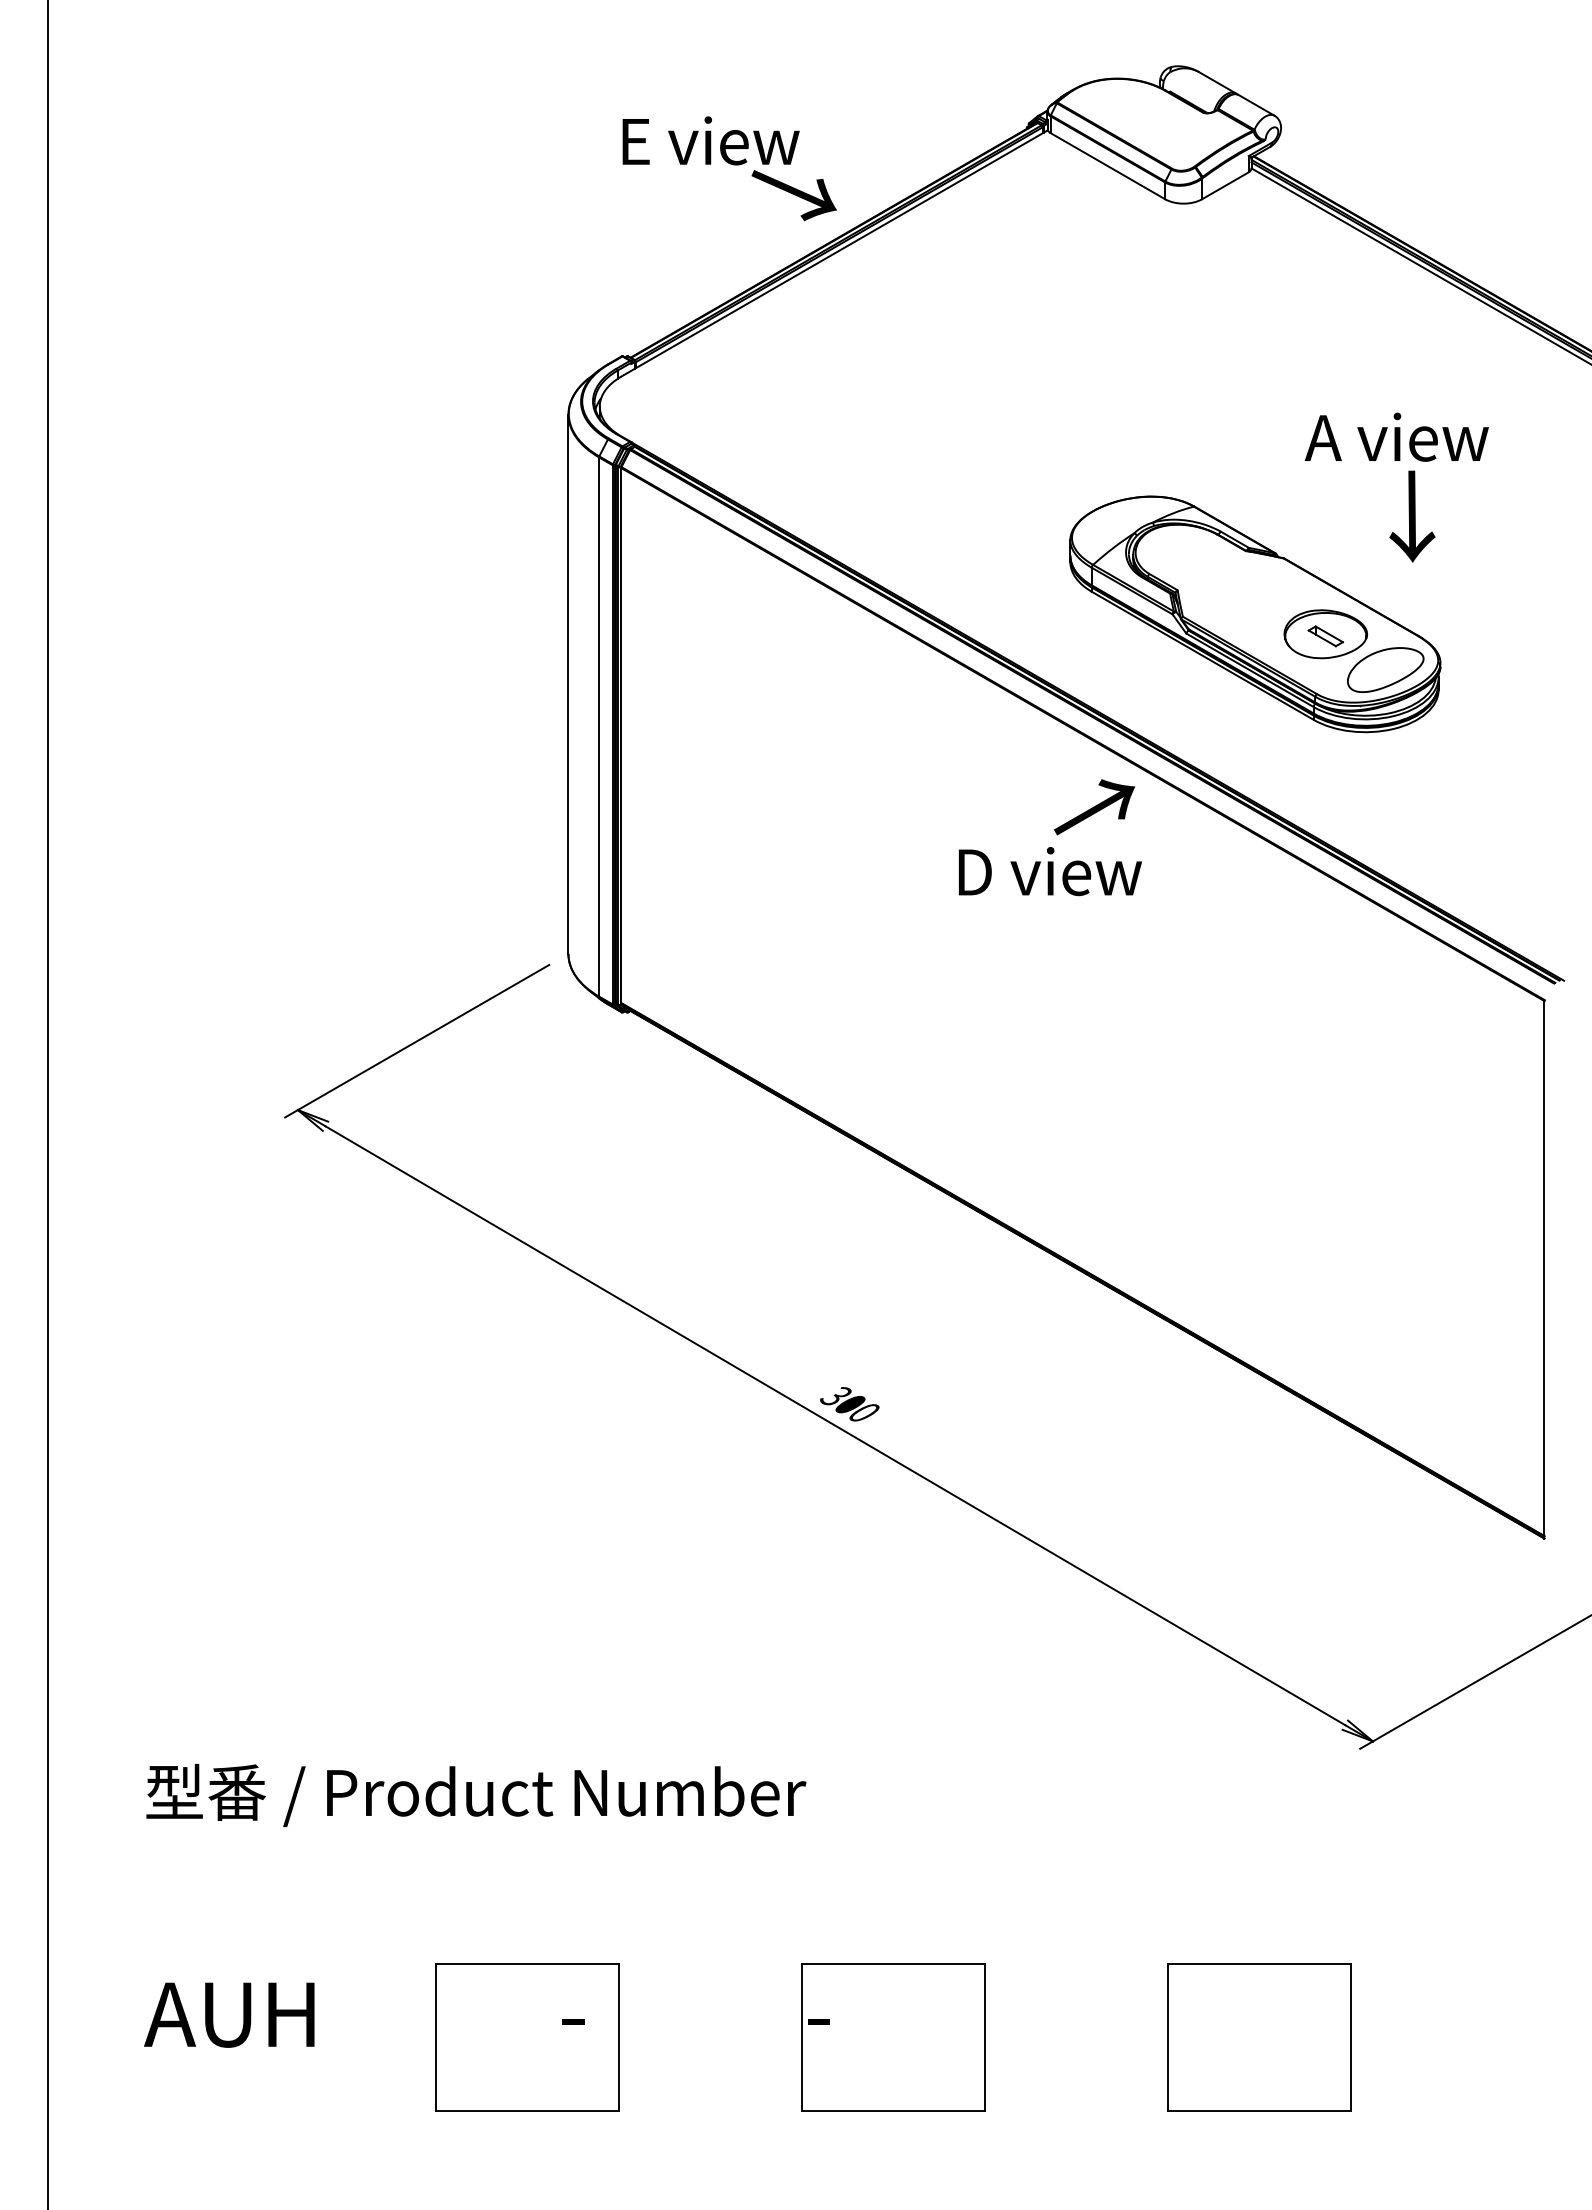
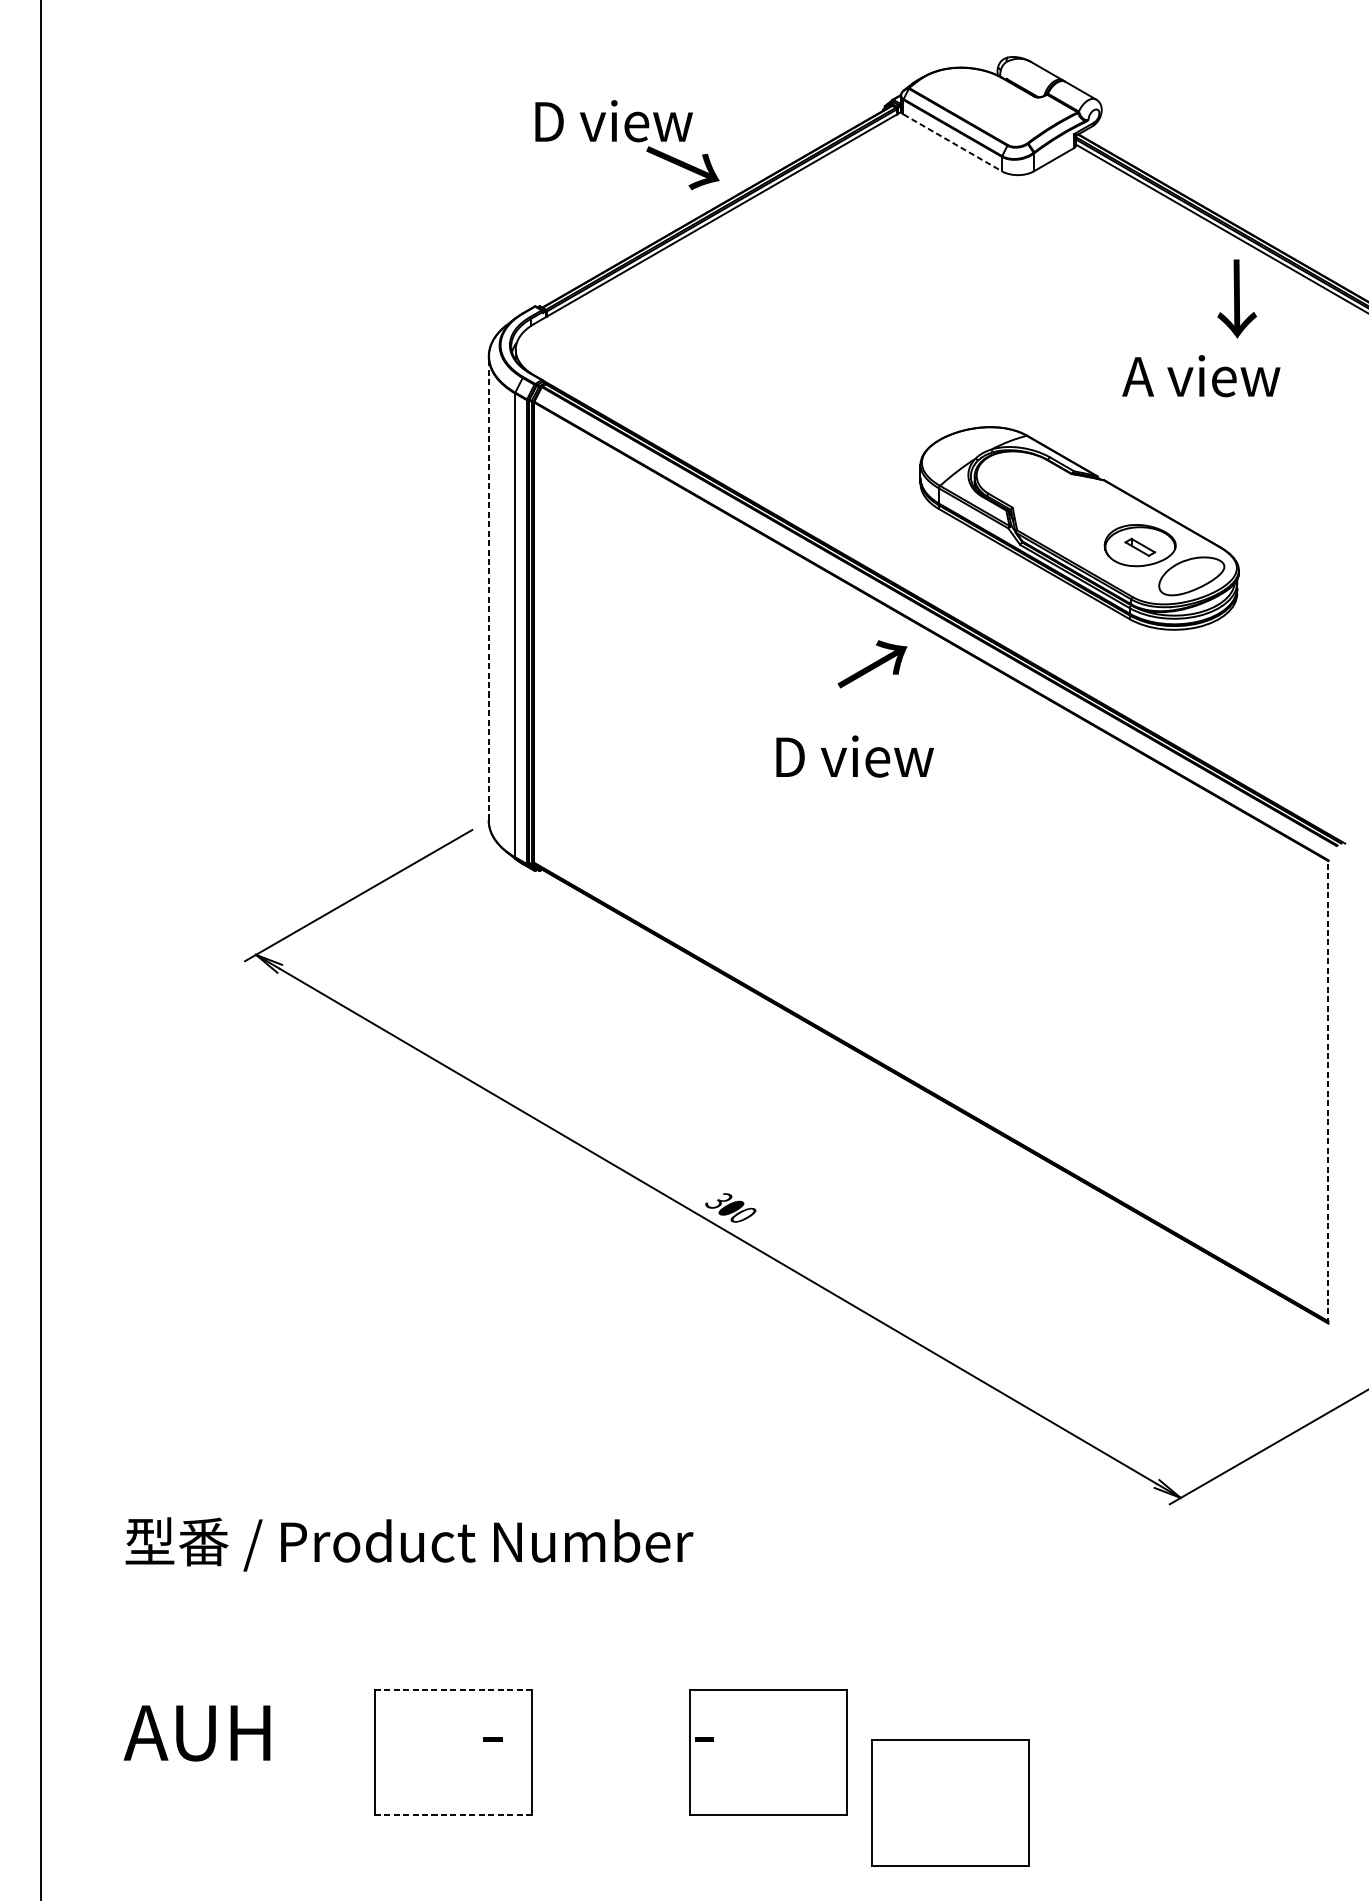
text: (716, 140) -> (616, 120), E view -> D view
line: (1108, 166) -> (953, 143), solid -> dashed
text: (1412, 516) -> (1237, 298), moved
line: (568, 684) -> (488, 588), solid -> dashed
text: (1094, 807) -> (872, 664), moved
text: (1050, 871) -> (855, 756), moved
line: (1544, 1270) -> (1328, 1092), solid -> dashed
line: (527, 1964) -> (453, 1689), solid -> dashed
part: (1259, 2037) -> (950, 1803), moved
line: (527, 2110) -> (453, 1815), solid -> dashed

